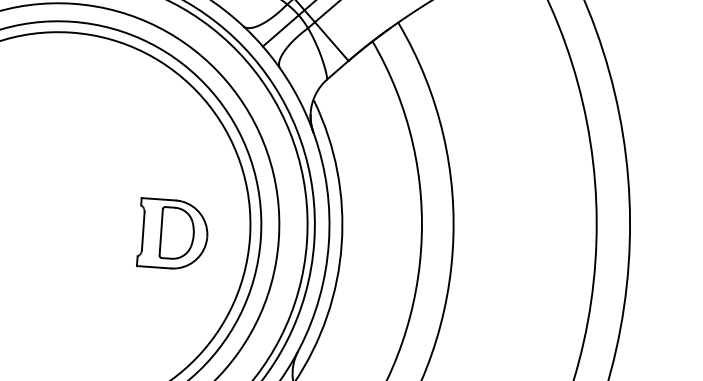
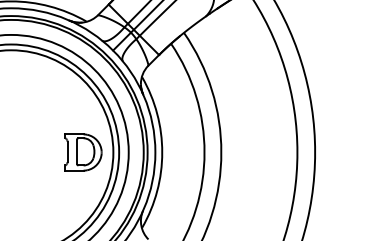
part: (173, 234) -> (83, 152), moved

